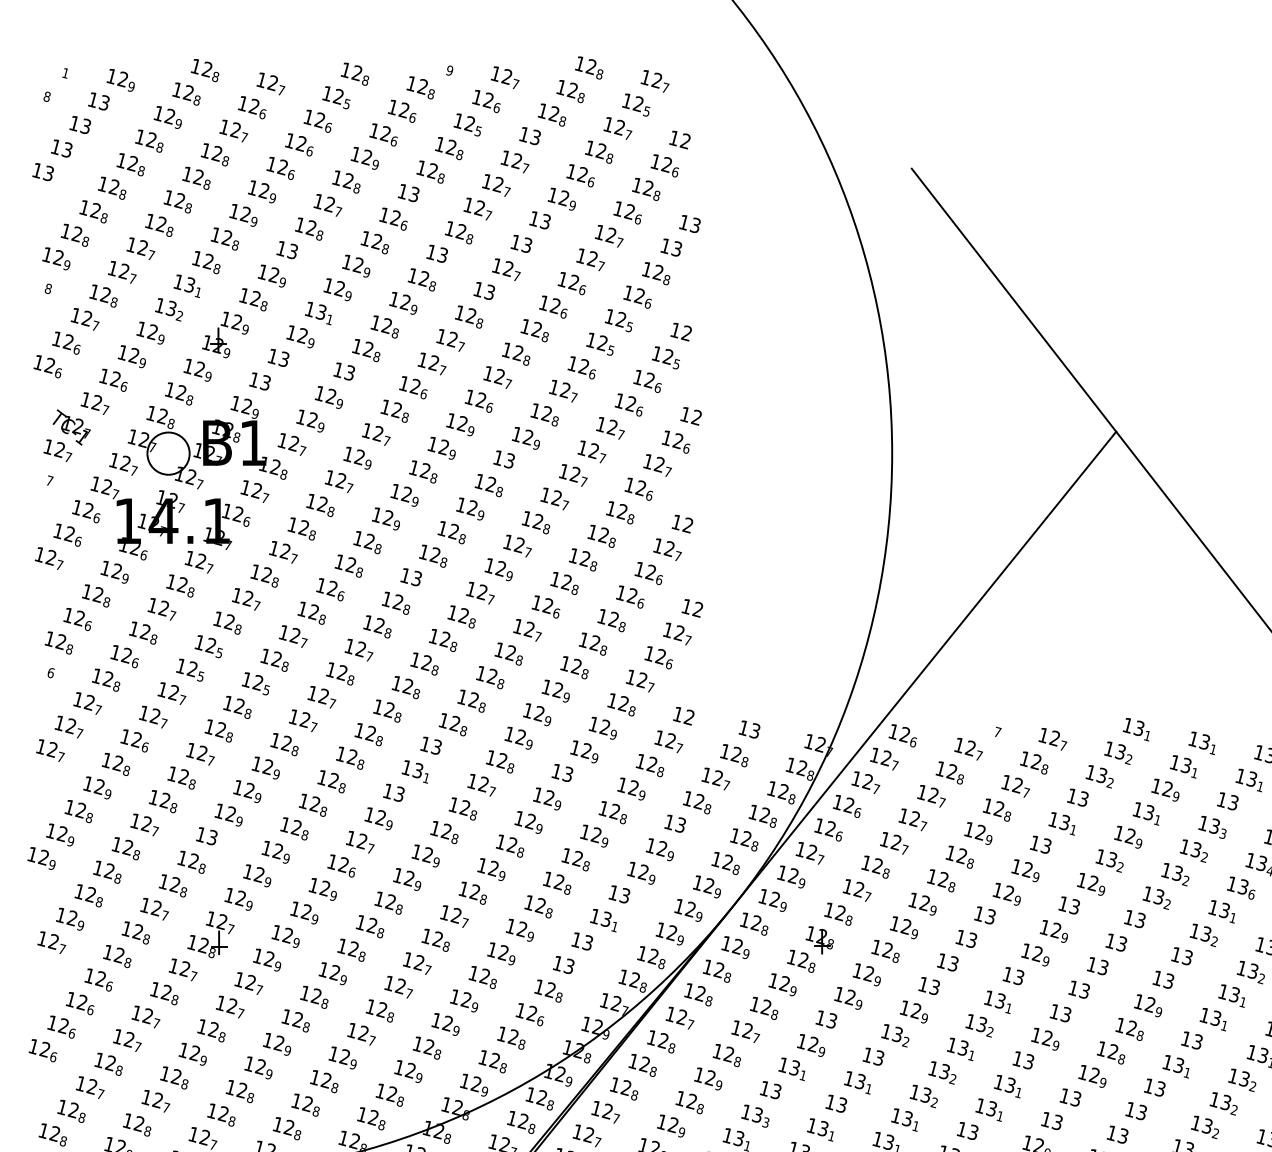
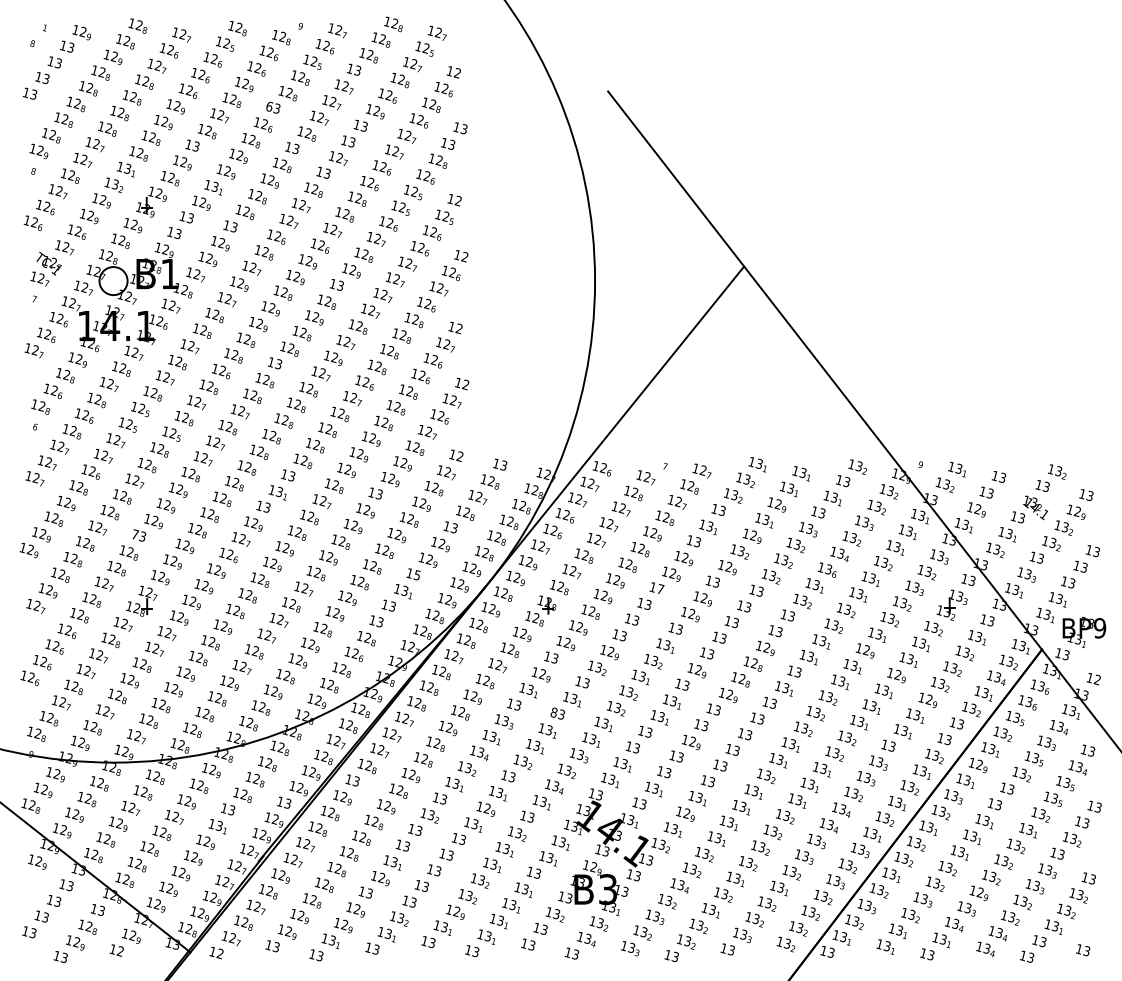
text: (402, 191) -> (269, 106), 13 -> 63
text: (201, 834) -> (135, 534), 13 -> 73
text: (625, 894) -> (417, 574), 13 -> 15
text: (990, 917) -> (660, 589), 13 -> 17
text: (829, 1101) -> (553, 712), 13 -> 83

